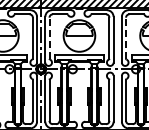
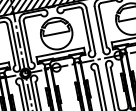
line: (49, 38) -> (27, 41), dashed -> solid
line: (126, 38) -> (103, 27), dashed -> solid

